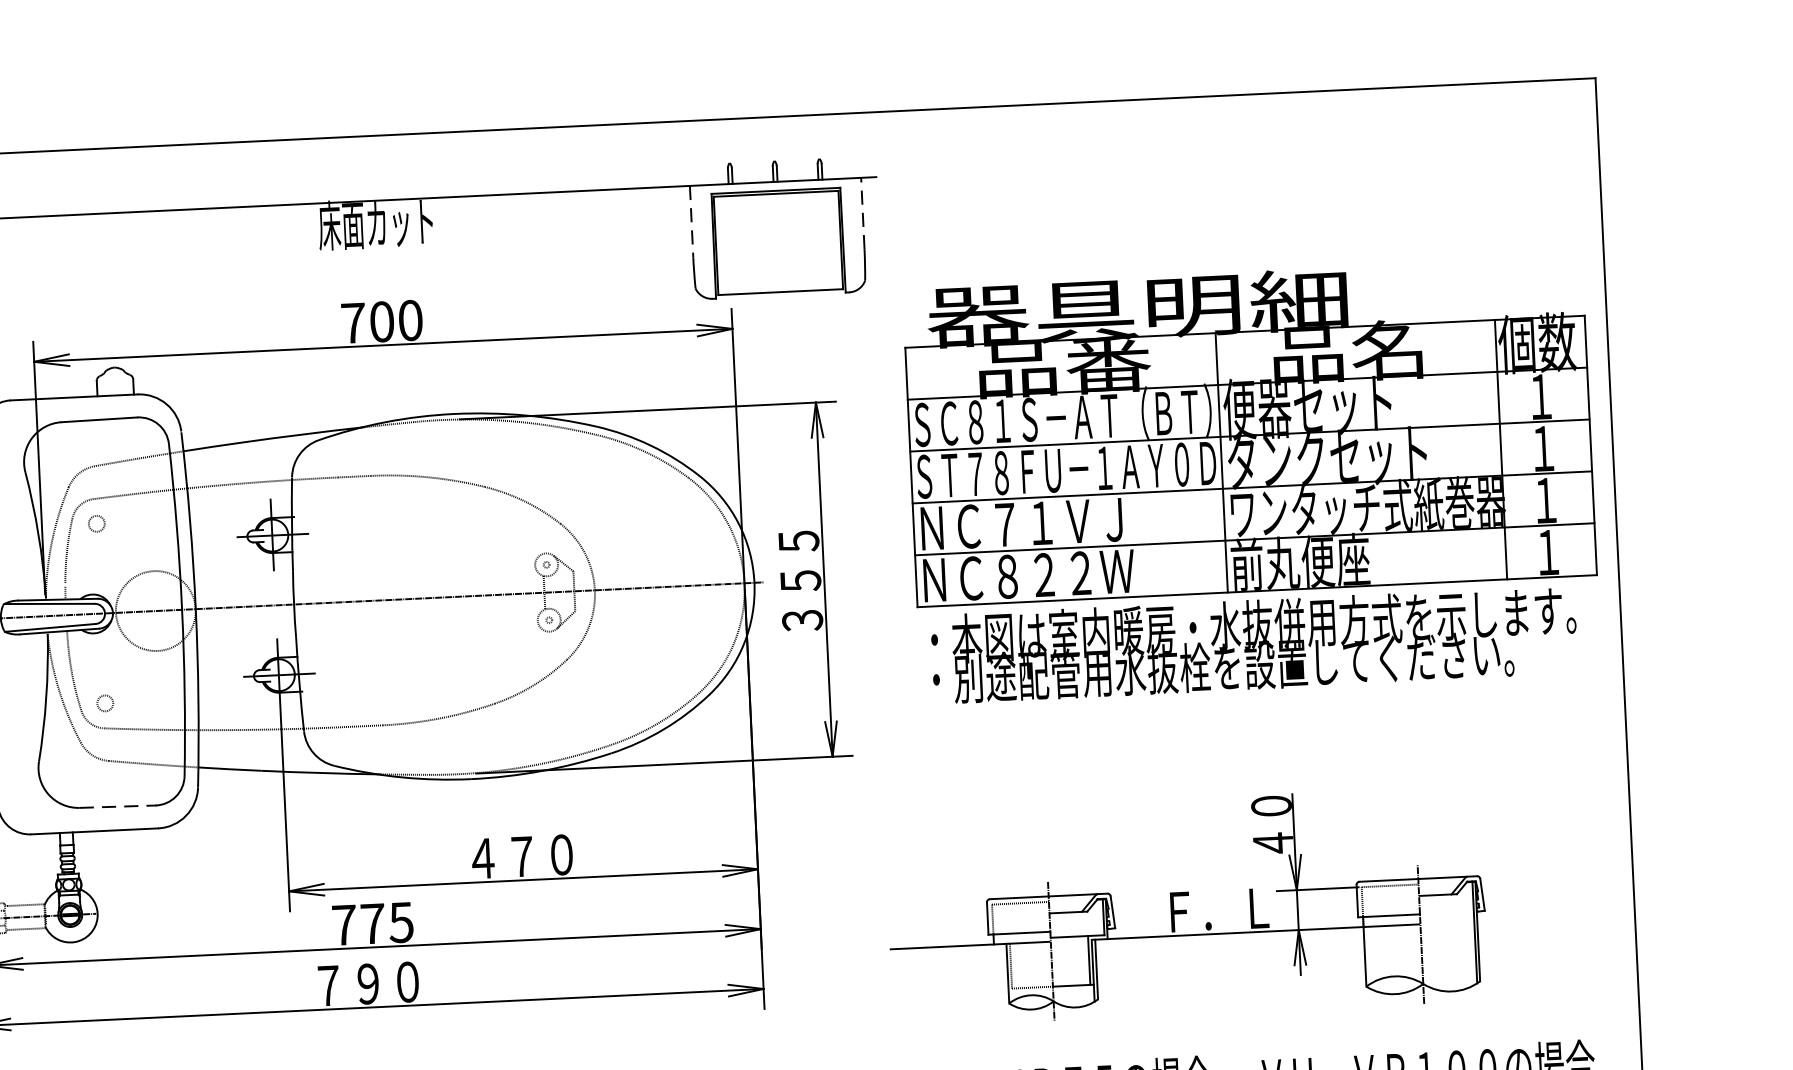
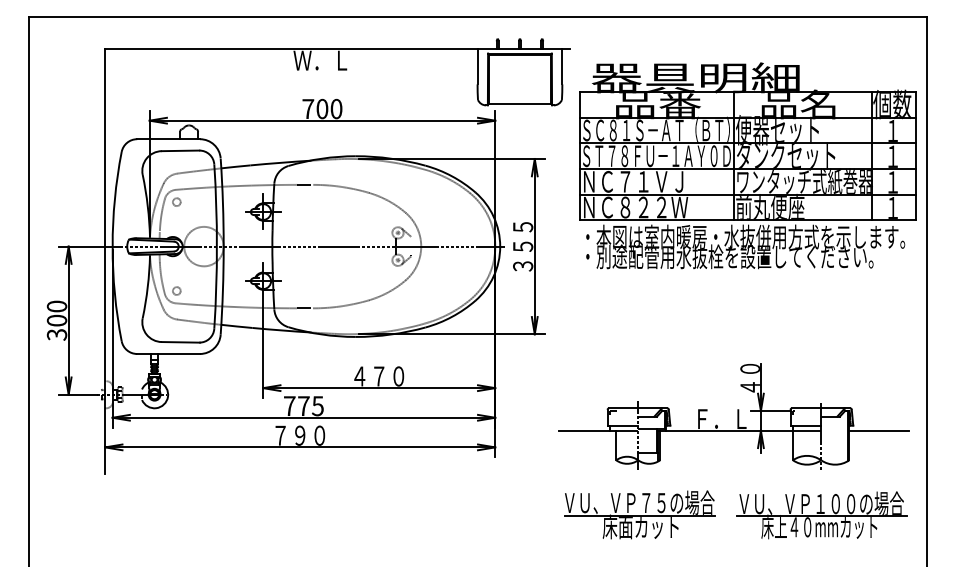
line: (863, 212) -> (562, 66), dashed -> solid
line: (691, 221) -> (477, 66), dashed -> solid
text: (375, 225) -> (321, 61), 床面カット -> Ｗ．Ｌ
part: (1250, 480) -> (747, 165), moved
line: (119, 806) -> (181, 342), dashed -> solid
line: (1538, 918) -> (879, 430), added

